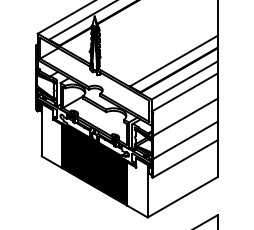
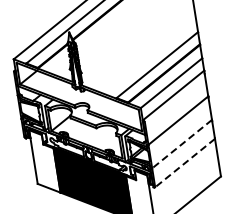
line: (185, 140) -> (182, 144), solid -> dashed
line: (185, 159) -> (185, 163), solid -> dashed

